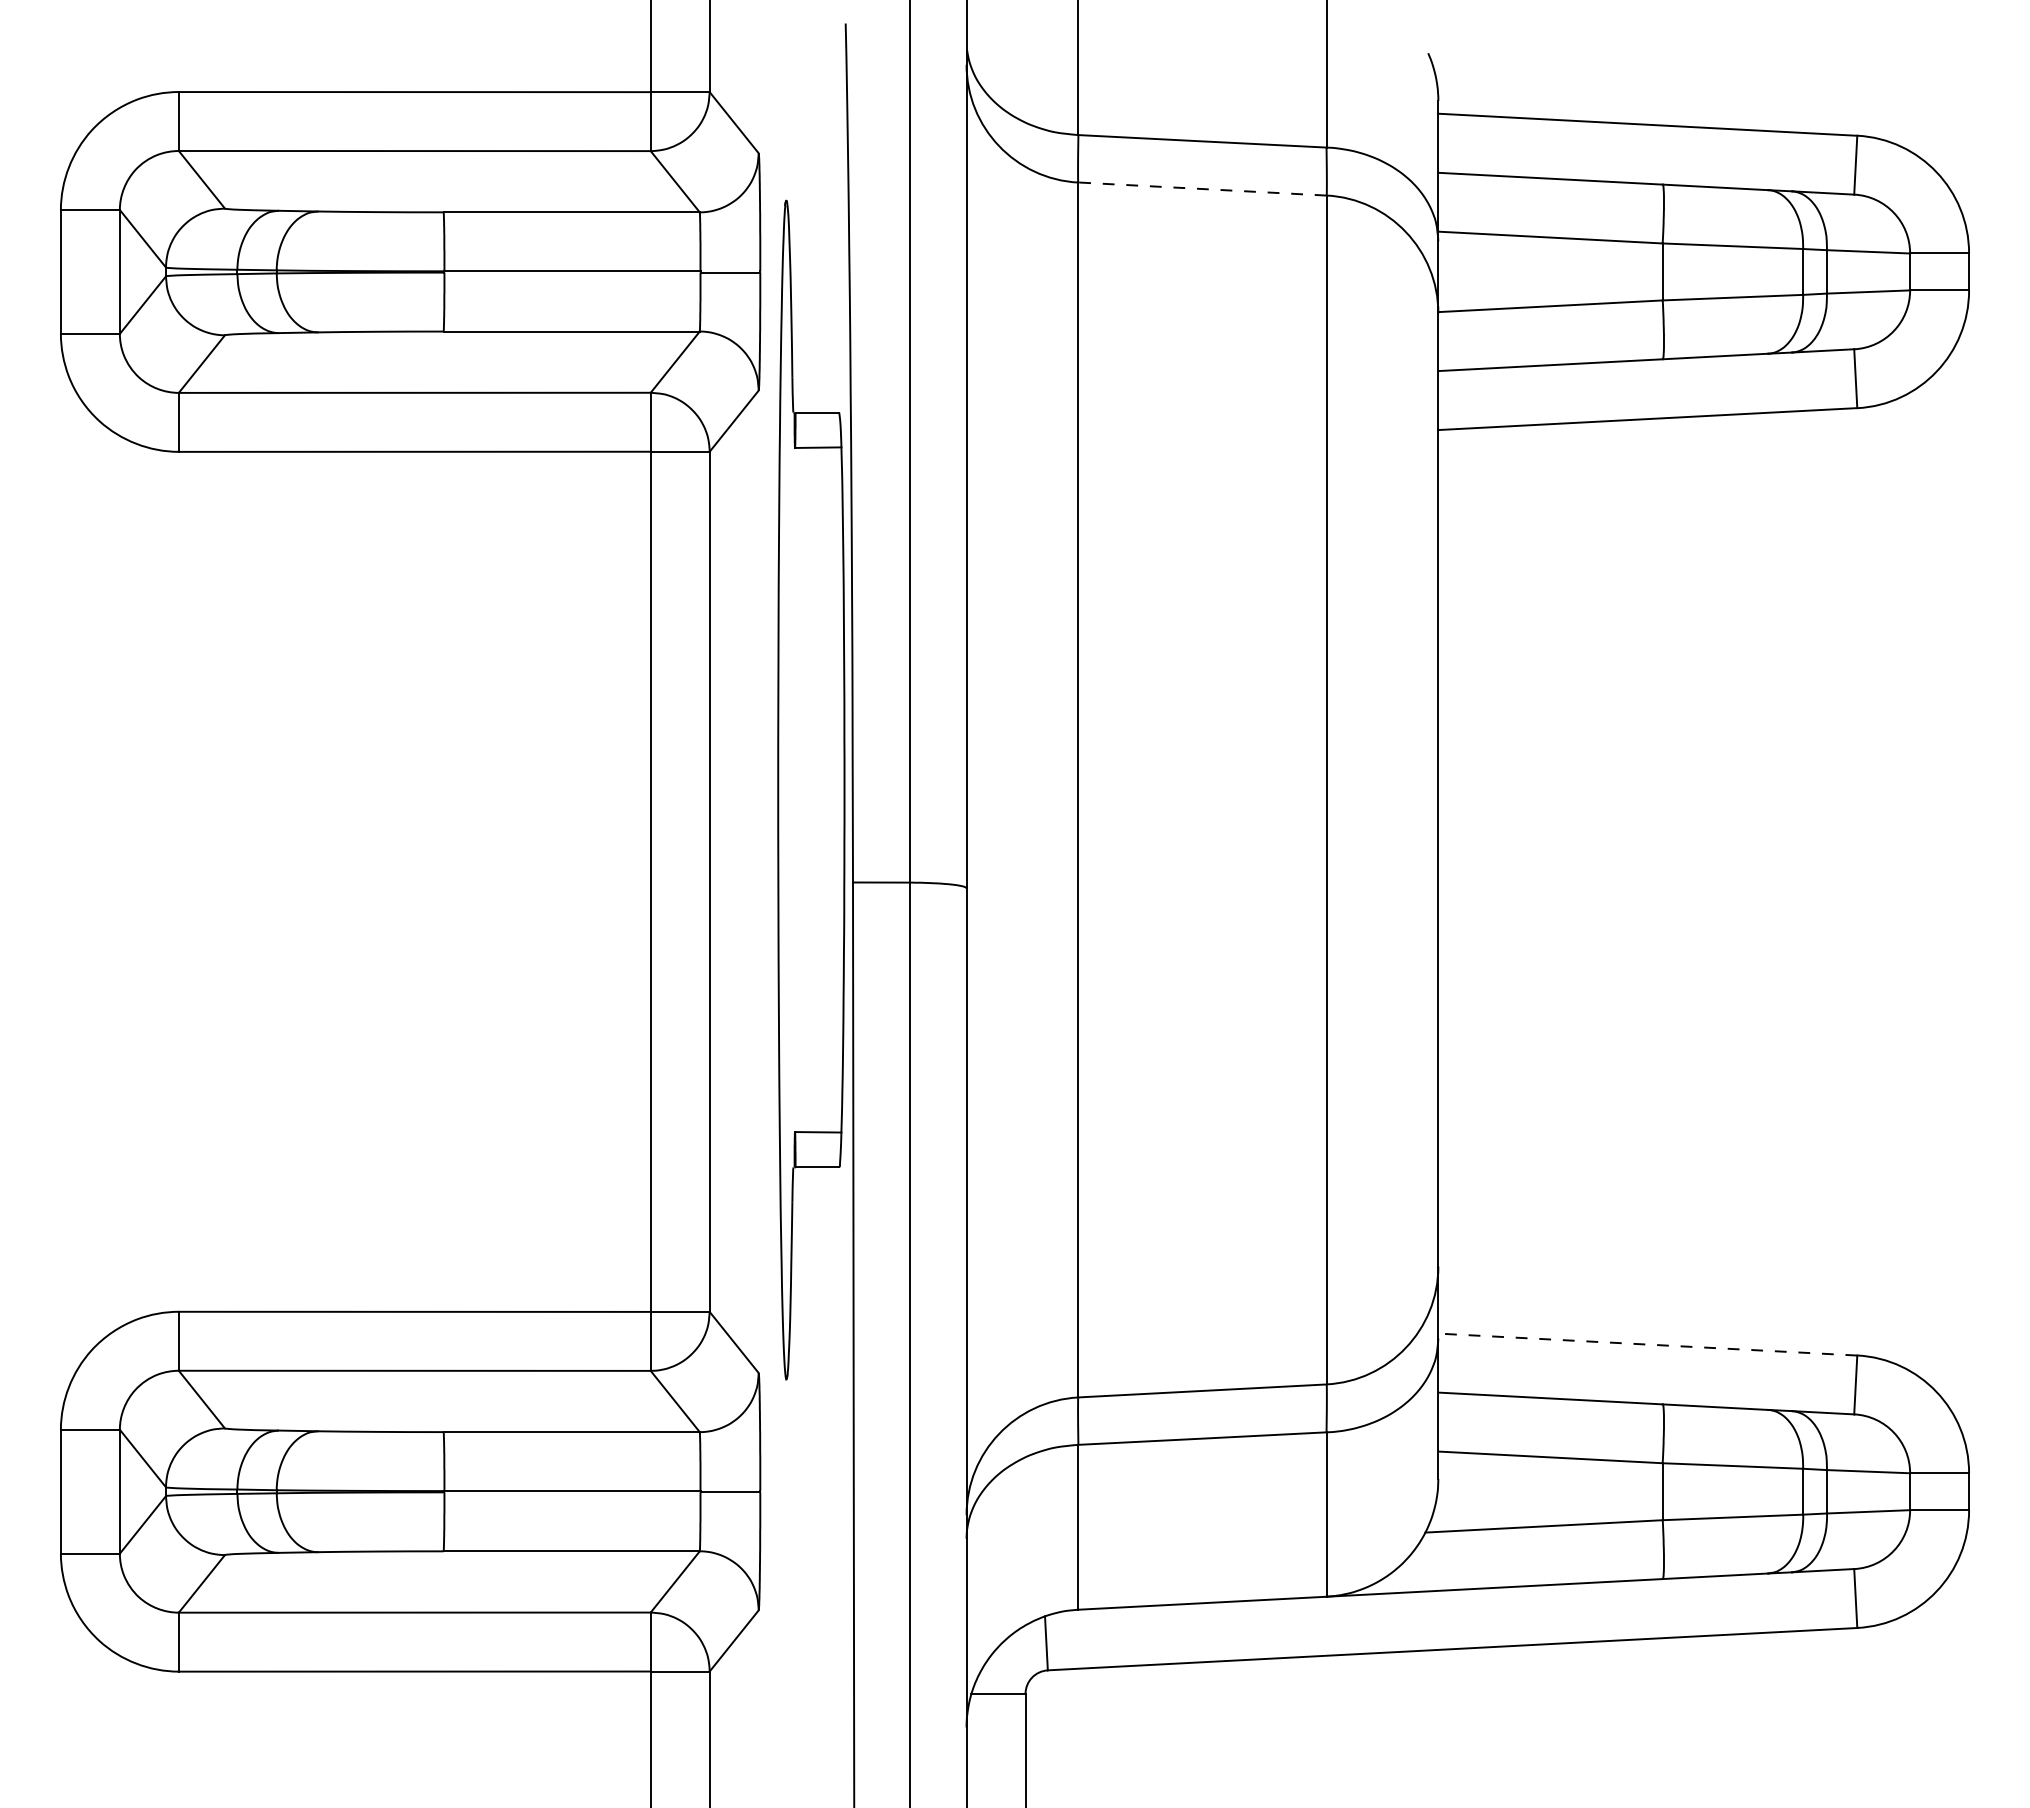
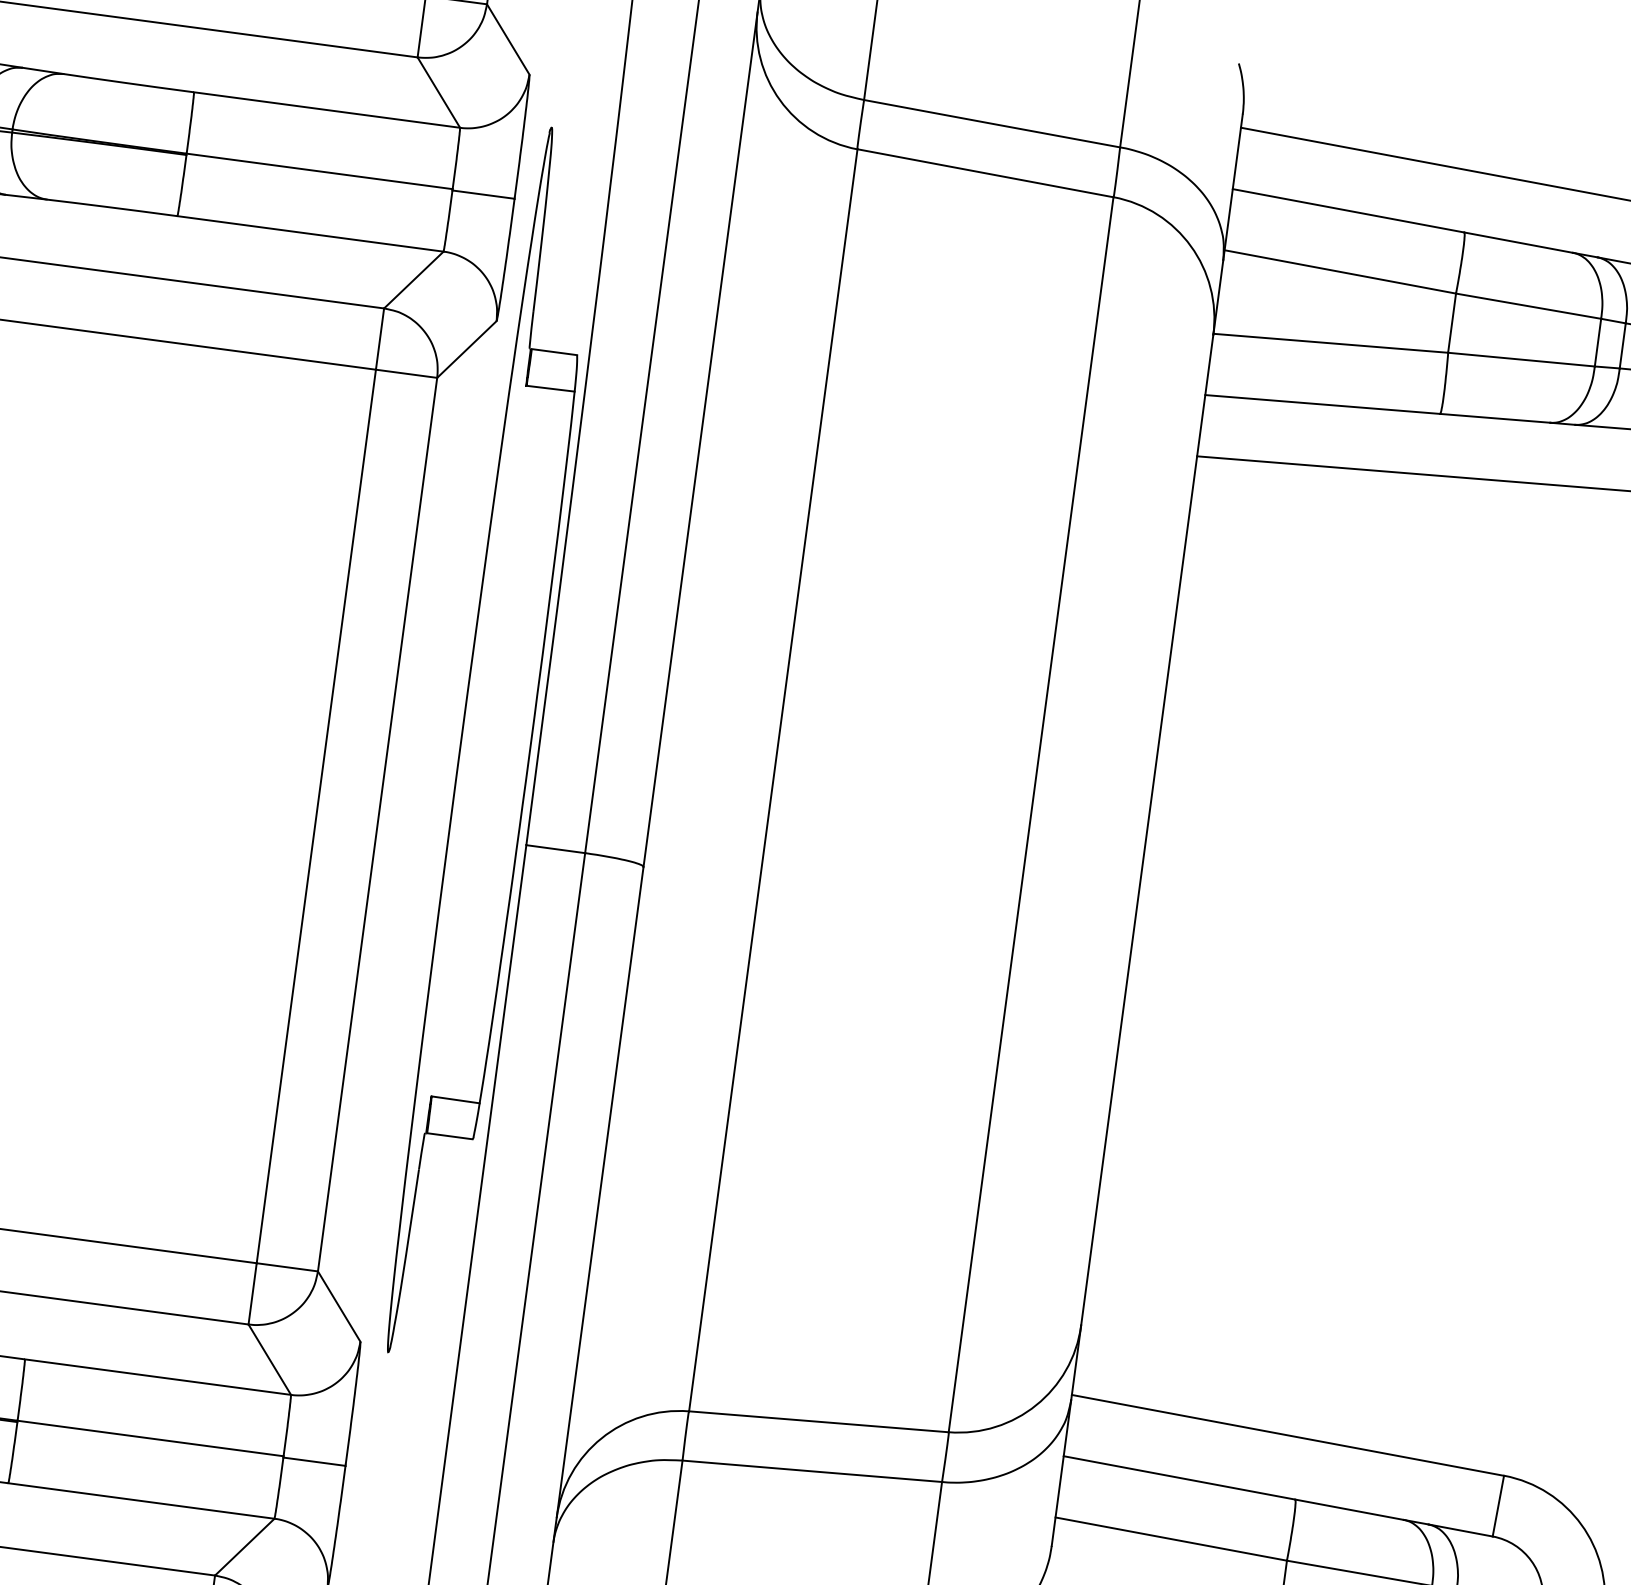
line: (1201, 189) -> (984, 173), dashed -> solid
line: (1647, 1344) -> (1287, 1435), dashed -> solid

